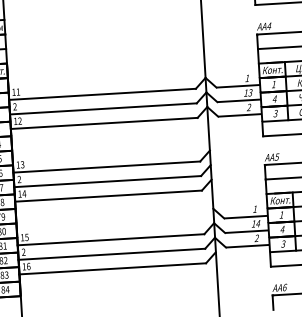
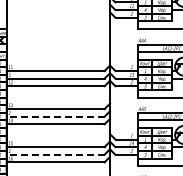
line: (107, 181) -> (55, 116), solid -> dashed
line: (111, 253) -> (55, 154), solid -> dashed

